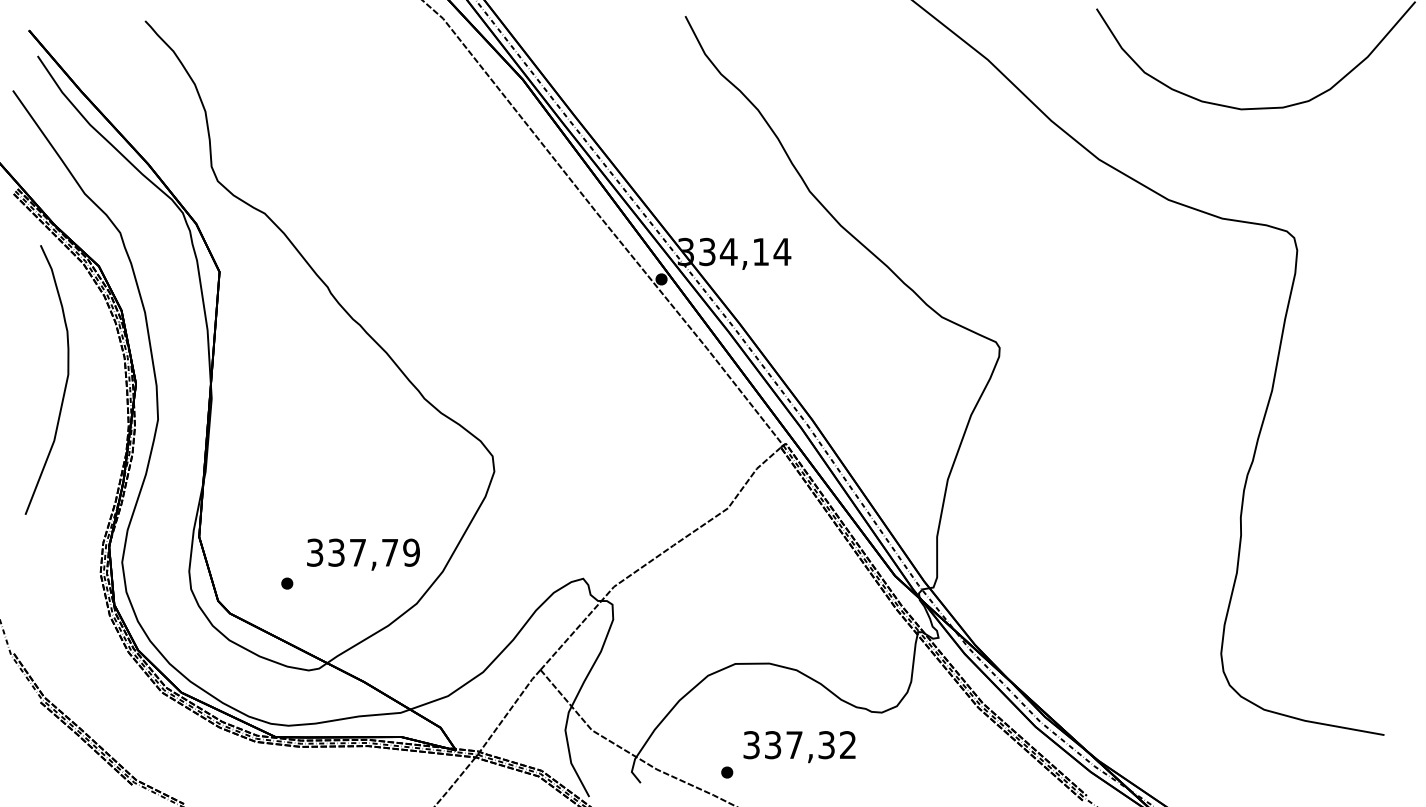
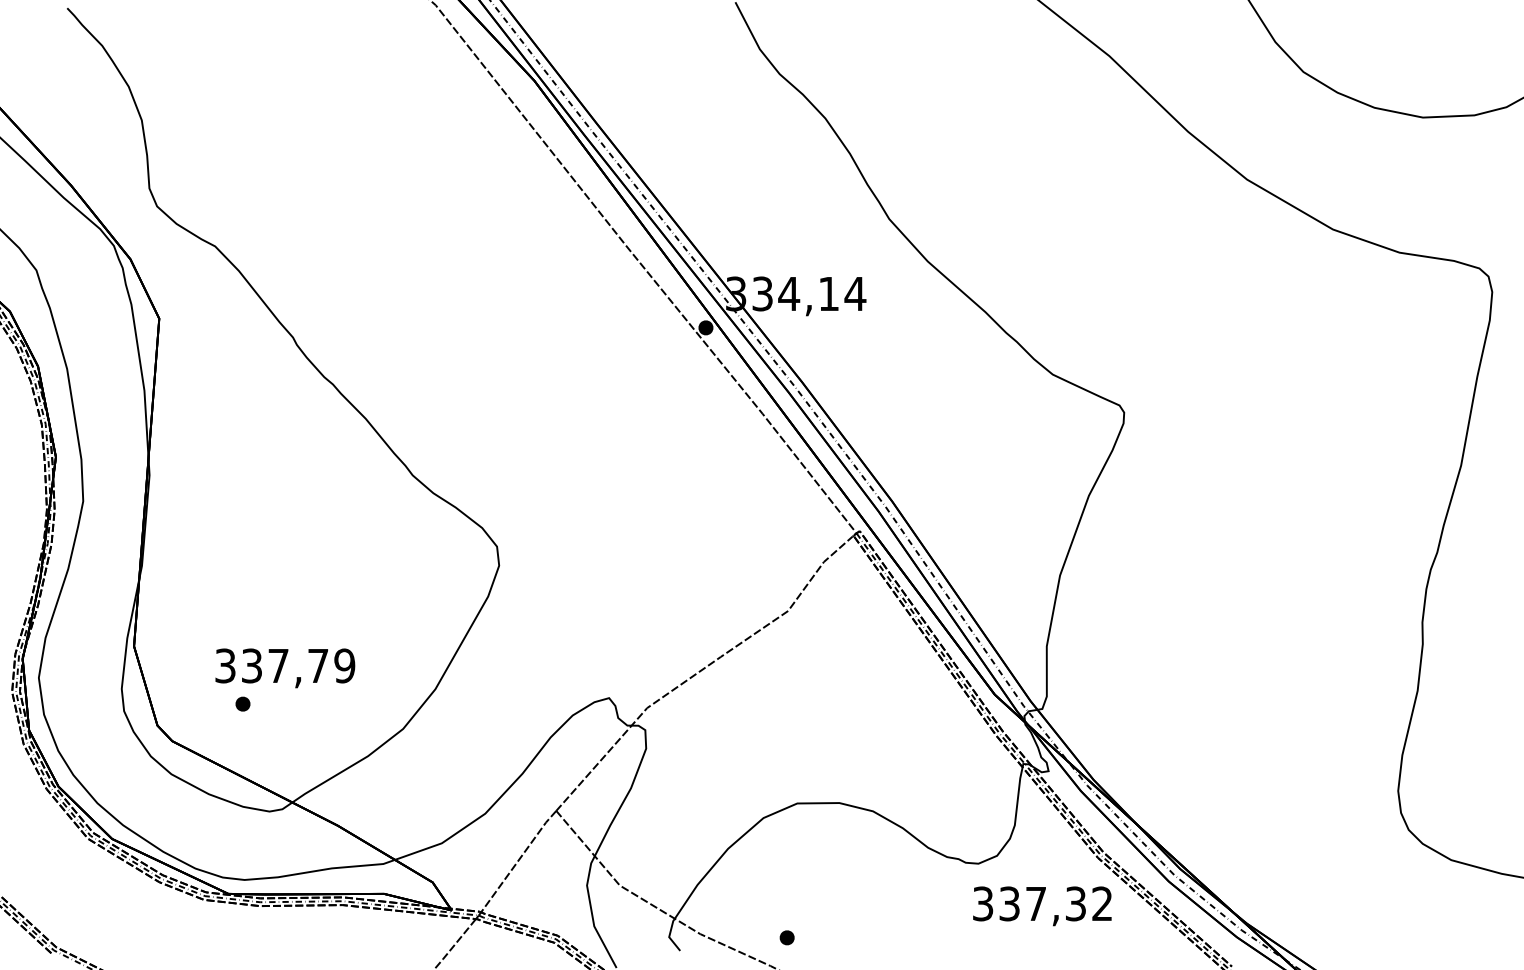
text: (363, 554) -> (285, 668), moved
text: (799, 747) -> (1042, 906), moved

